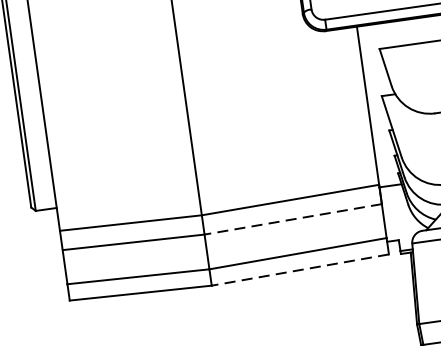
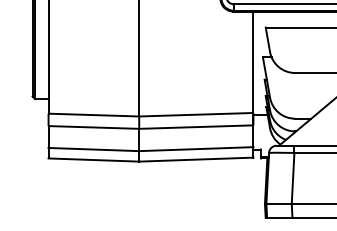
line: (293, 219) -> (196, 127), dashed -> solid
line: (299, 270) -> (195, 159), dashed -> solid

